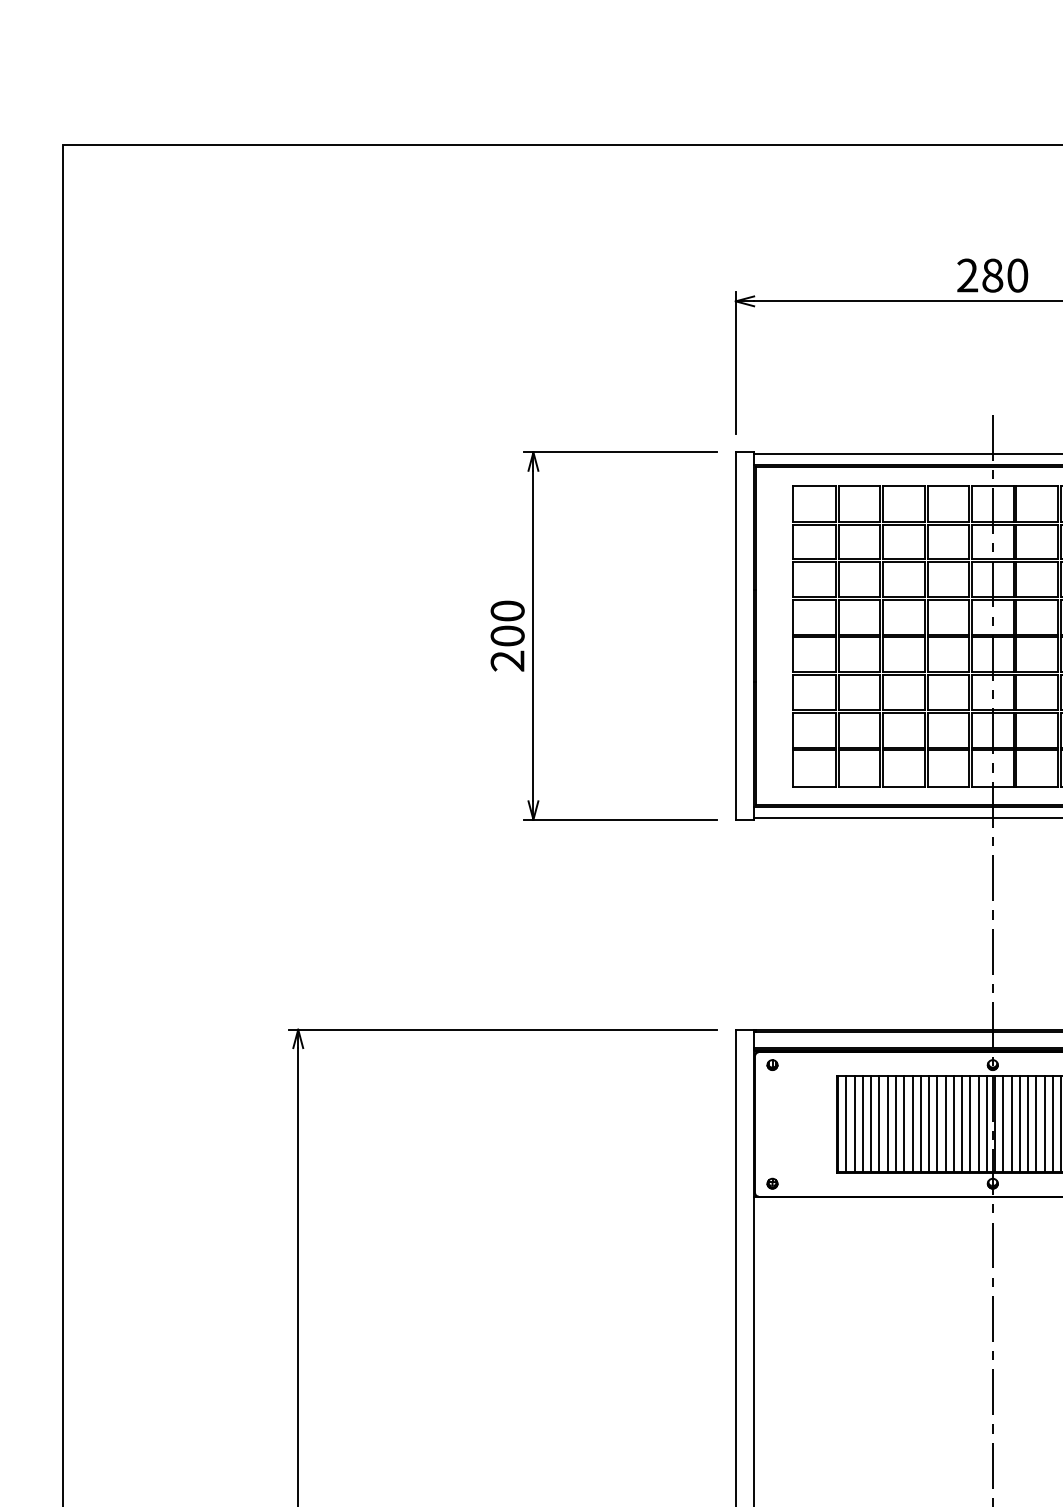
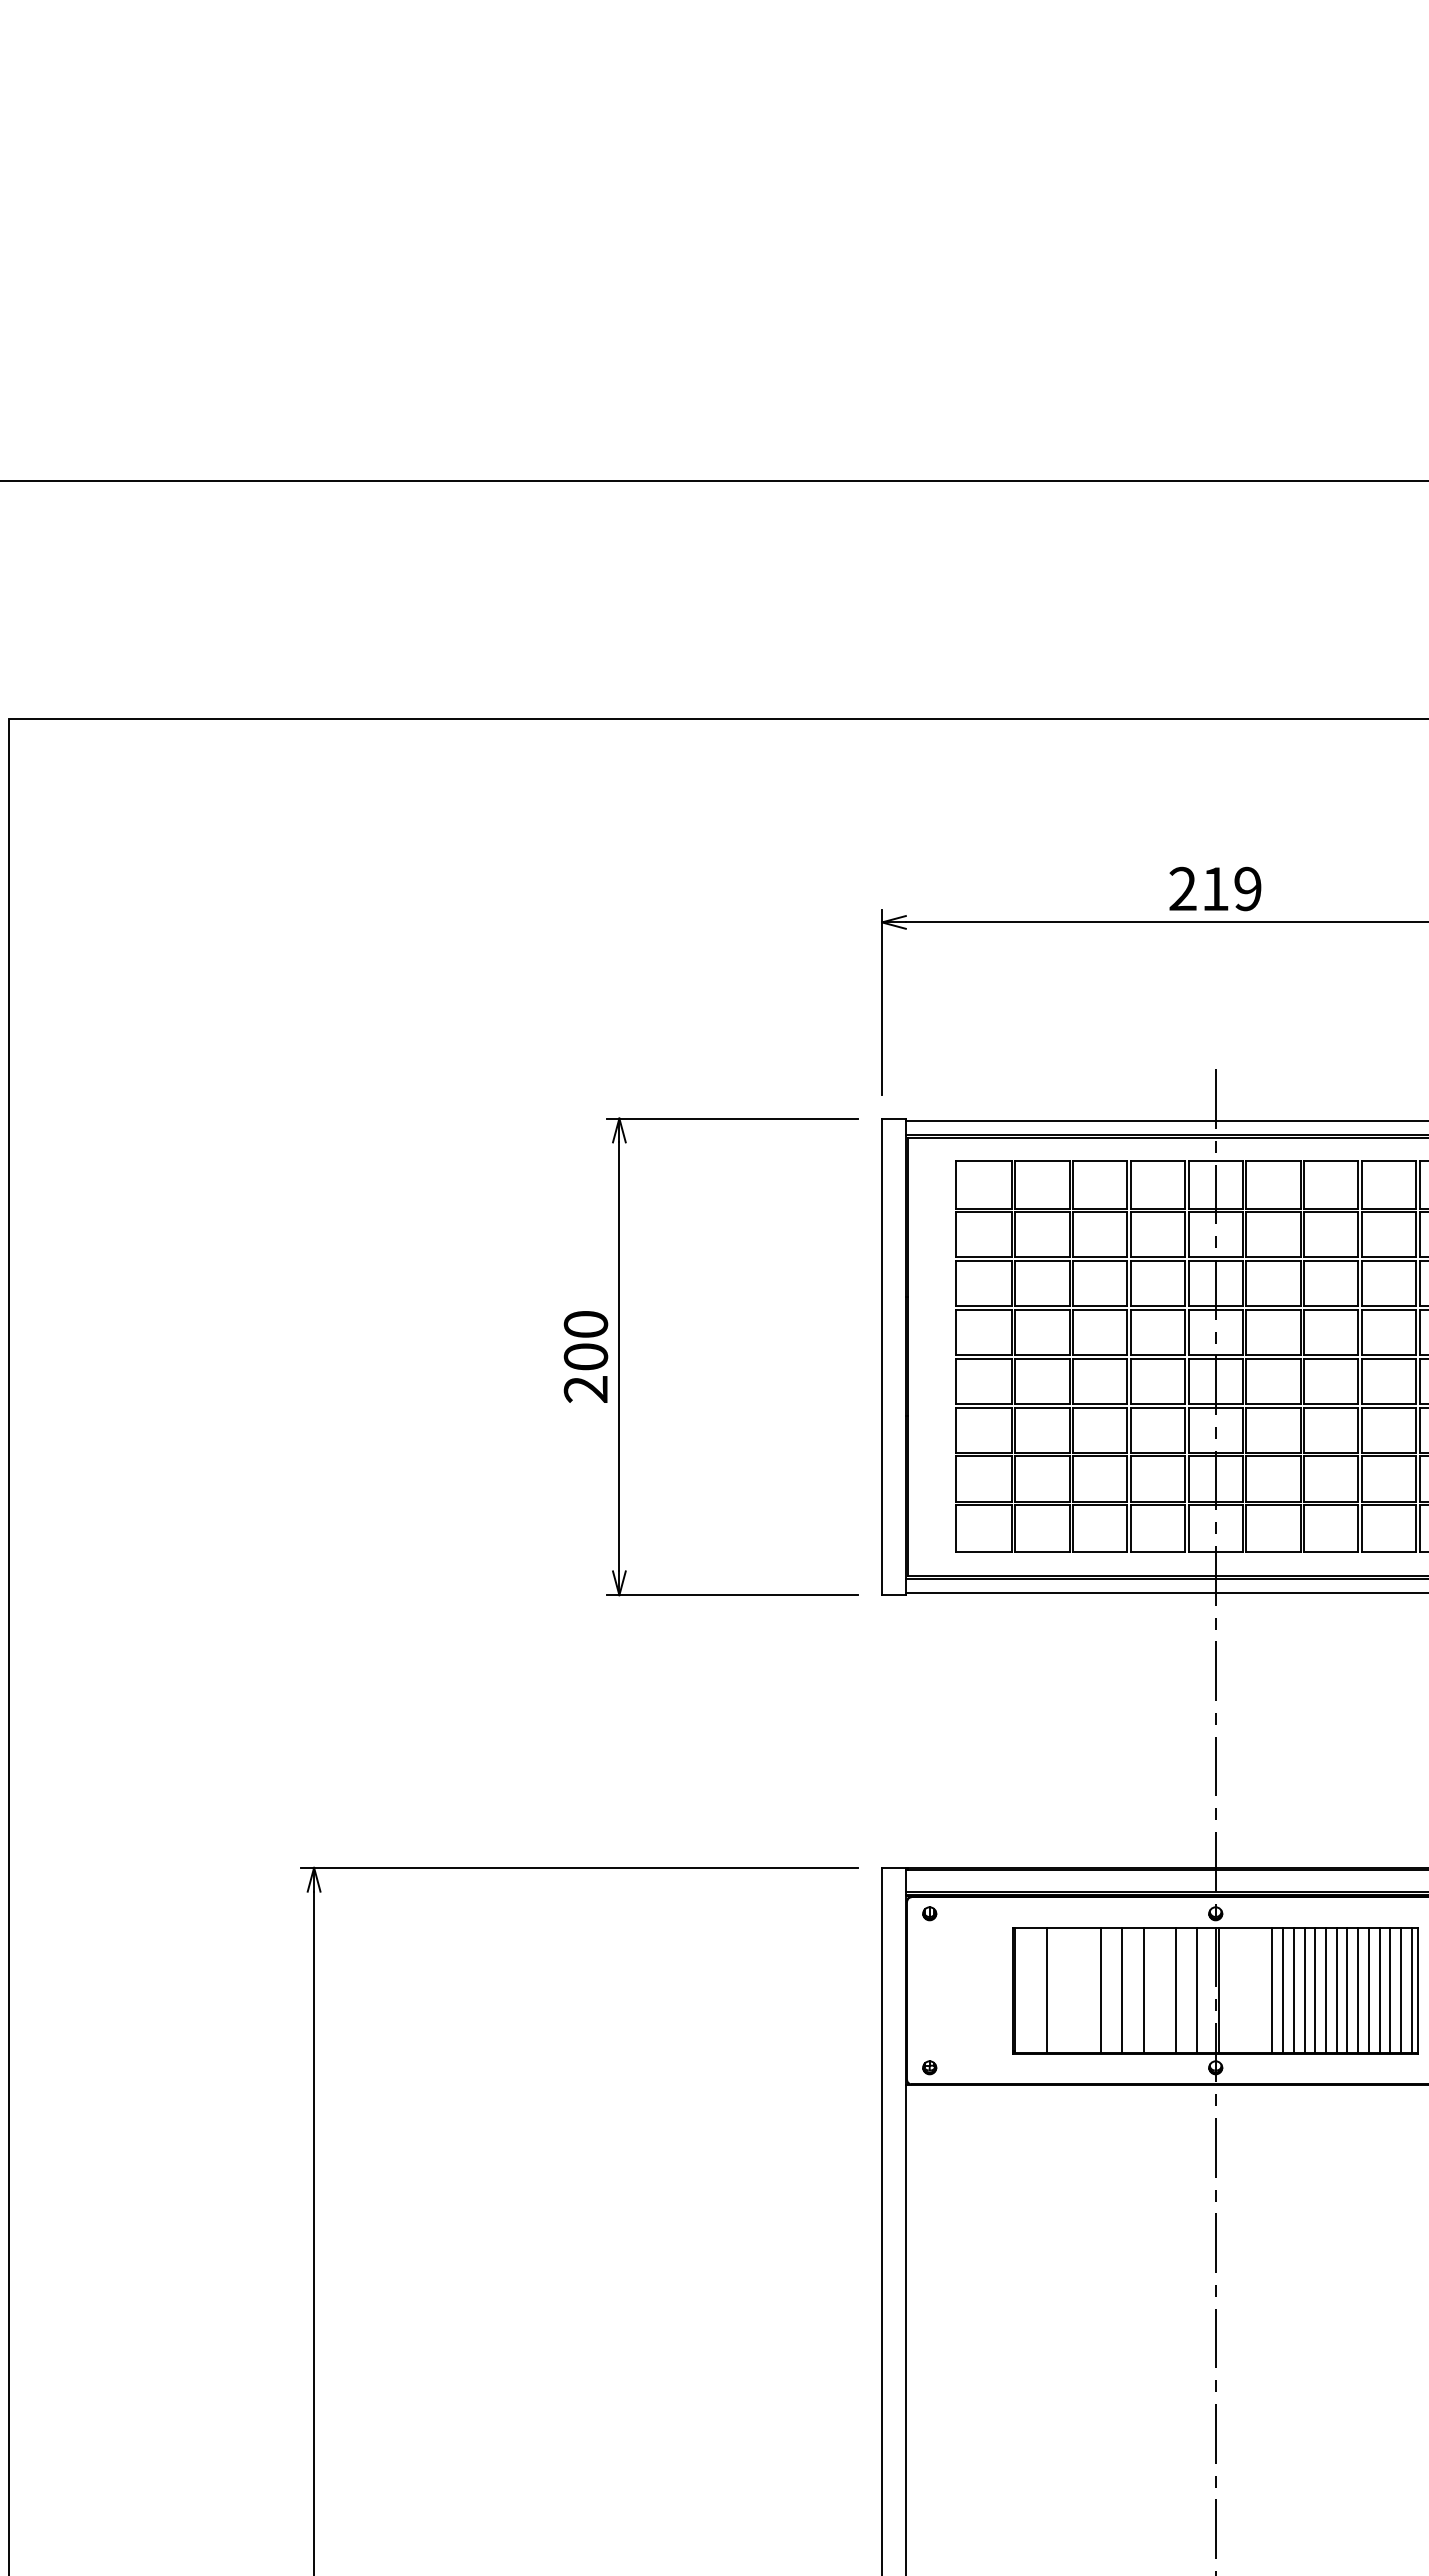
text: (1005, 275) -> (1231, 888), 280 -> 219
line: (846, 1124) -> (1025, 1990), removed
line: (854, 1124) -> (1036, 1990), removed
line: (870, 1124) -> (1057, 1990), removed
line: (879, 1124) -> (1068, 1990), removed
line: (887, 1124) -> (1079, 1990), removed
line: (896, 1124) -> (1090, 1990), removed
line: (912, 1124) -> (1111, 1990), removed
line: (928, 1124) -> (1132, 1990), removed
line: (945, 1124) -> (1154, 1990), removed
line: (954, 1124) -> (1165, 1990), removed
line: (970, 1124) -> (1186, 1990), removed
line: (986, 1124) -> (1207, 1990), removed
line: (1003, 1124) -> (1229, 1990), removed
line: (1011, 1124) -> (1240, 1990), removed
line: (1019, 1124) -> (1250, 1990), removed
line: (1028, 1124) -> (1261, 1990), removed

